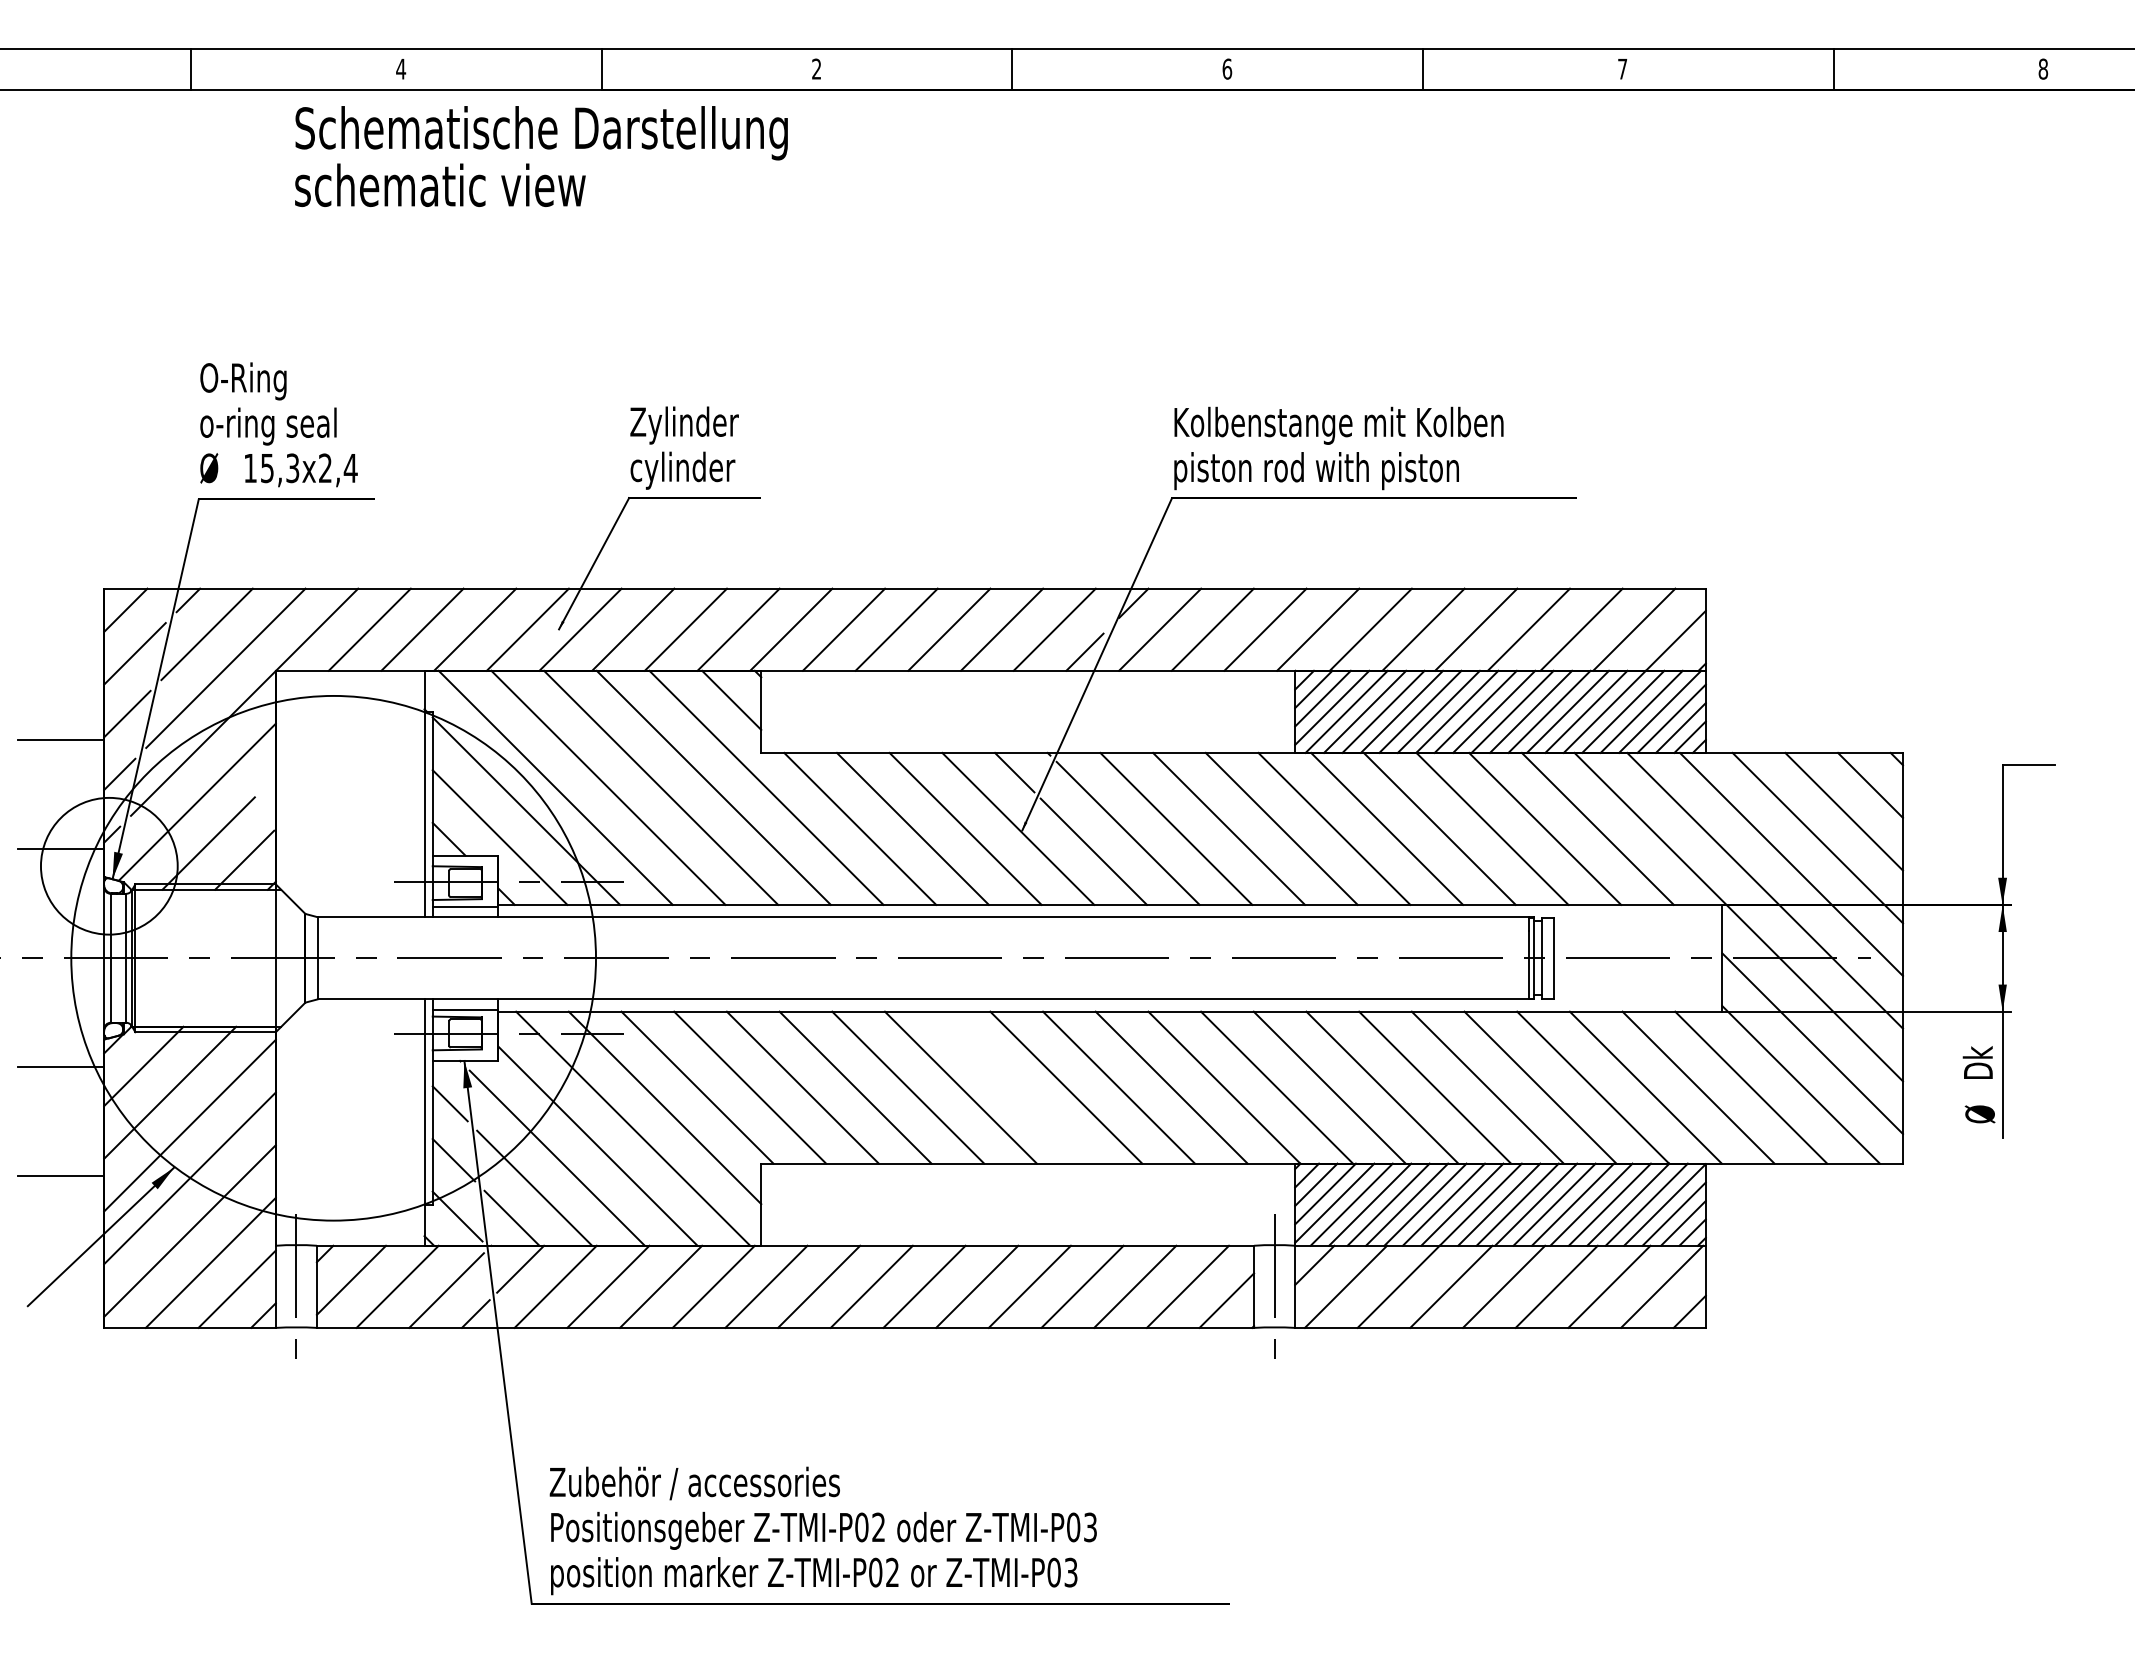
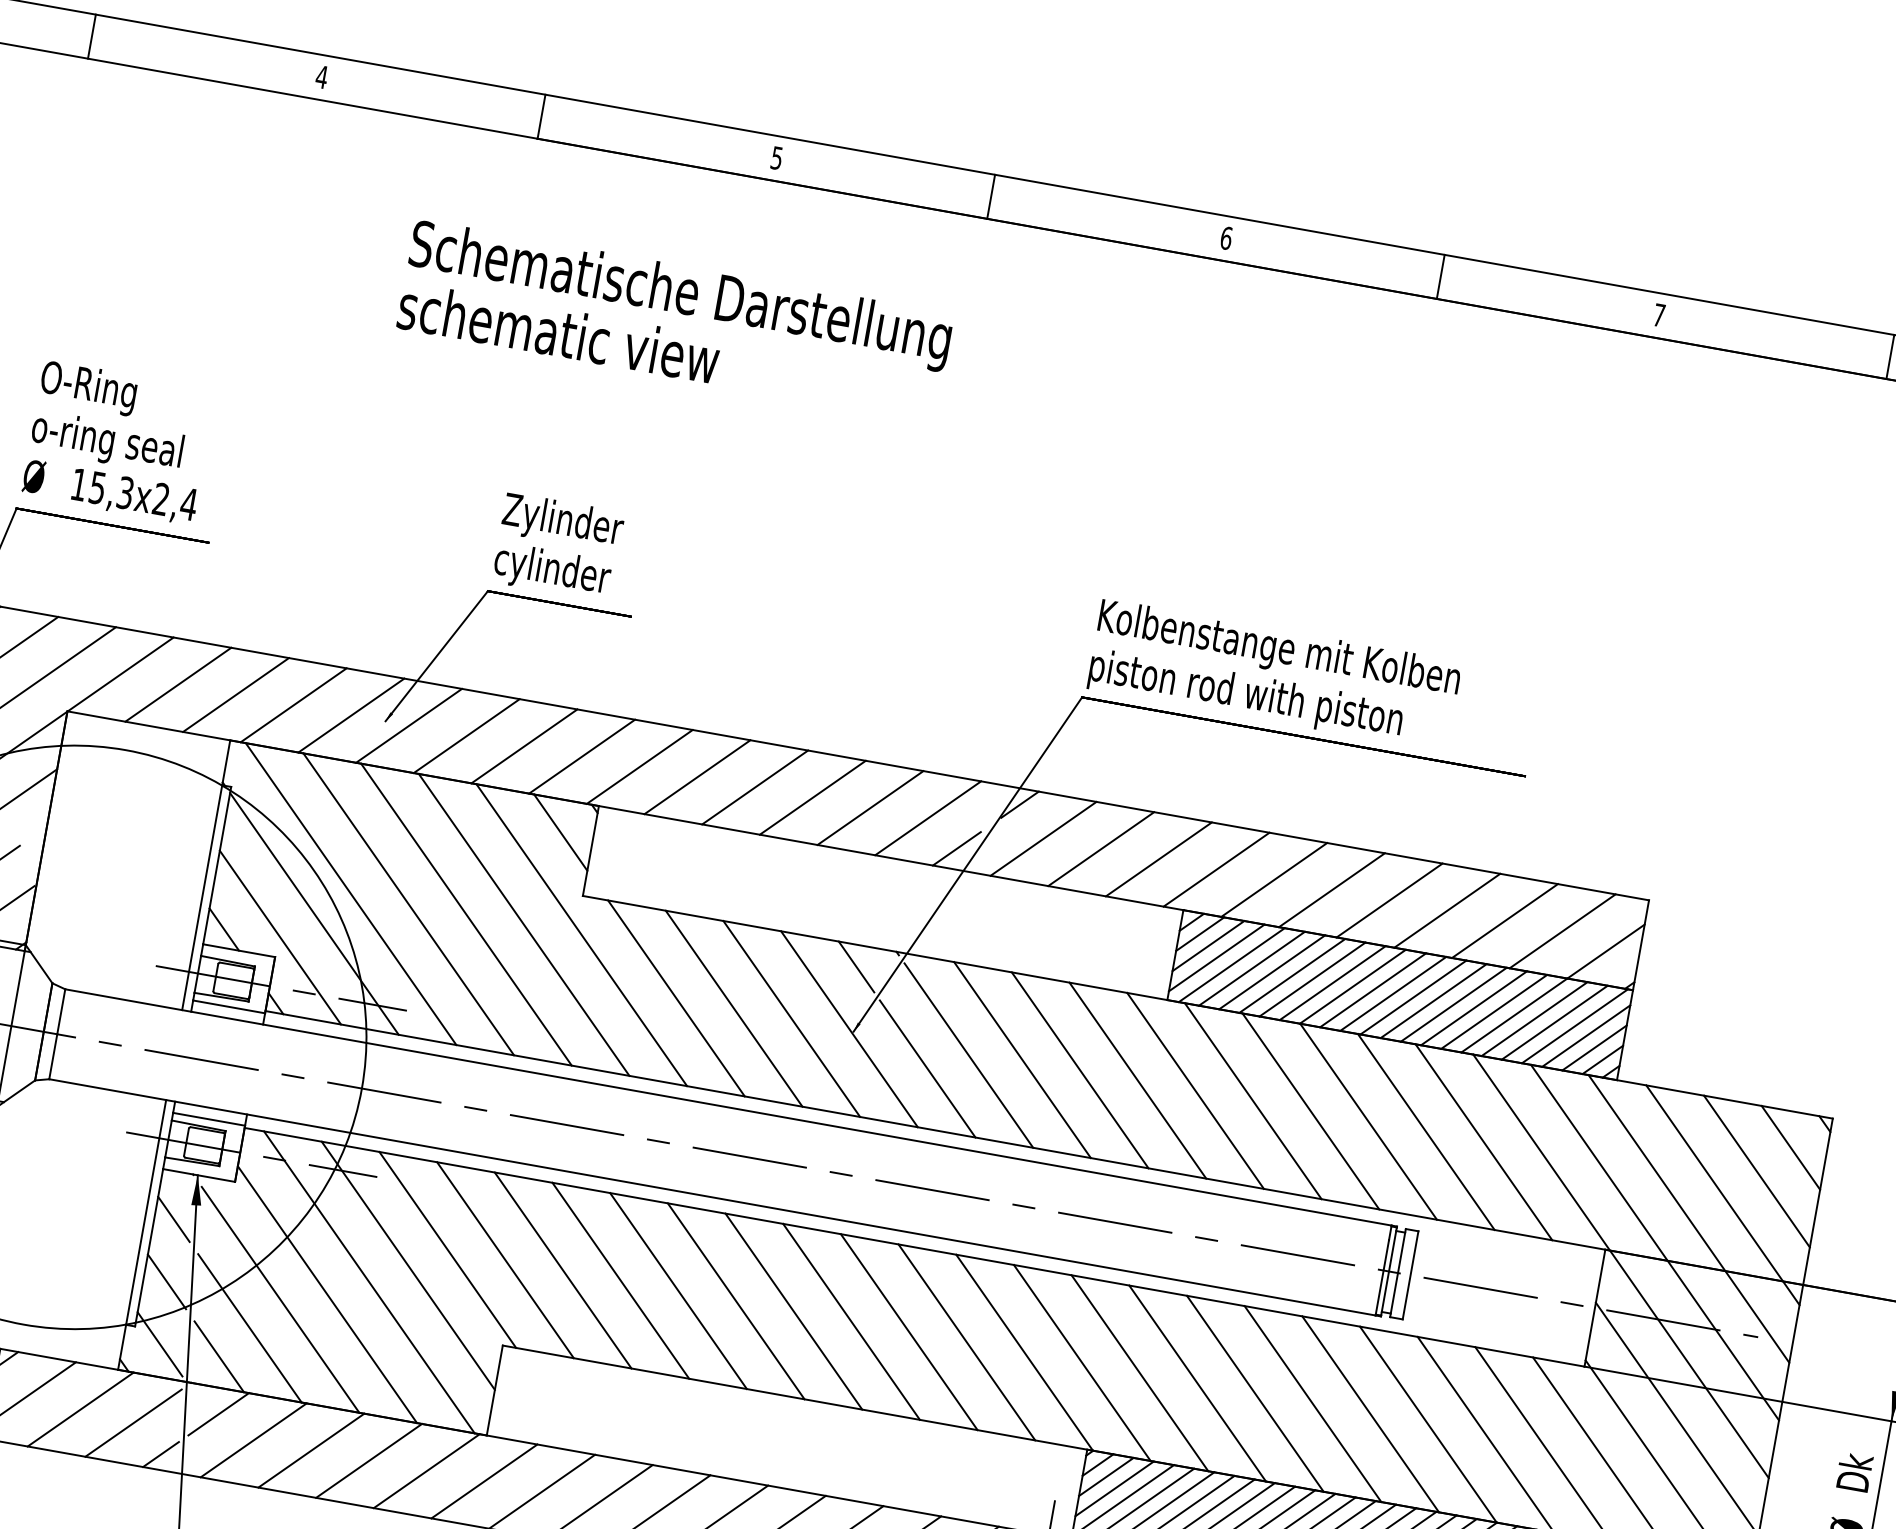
text: (816, 68) -> (776, 157), 2 -> 5
text: (541, 156) -> (675, 321), moved
line: (1013, 1087) -> (793, 1311), added

